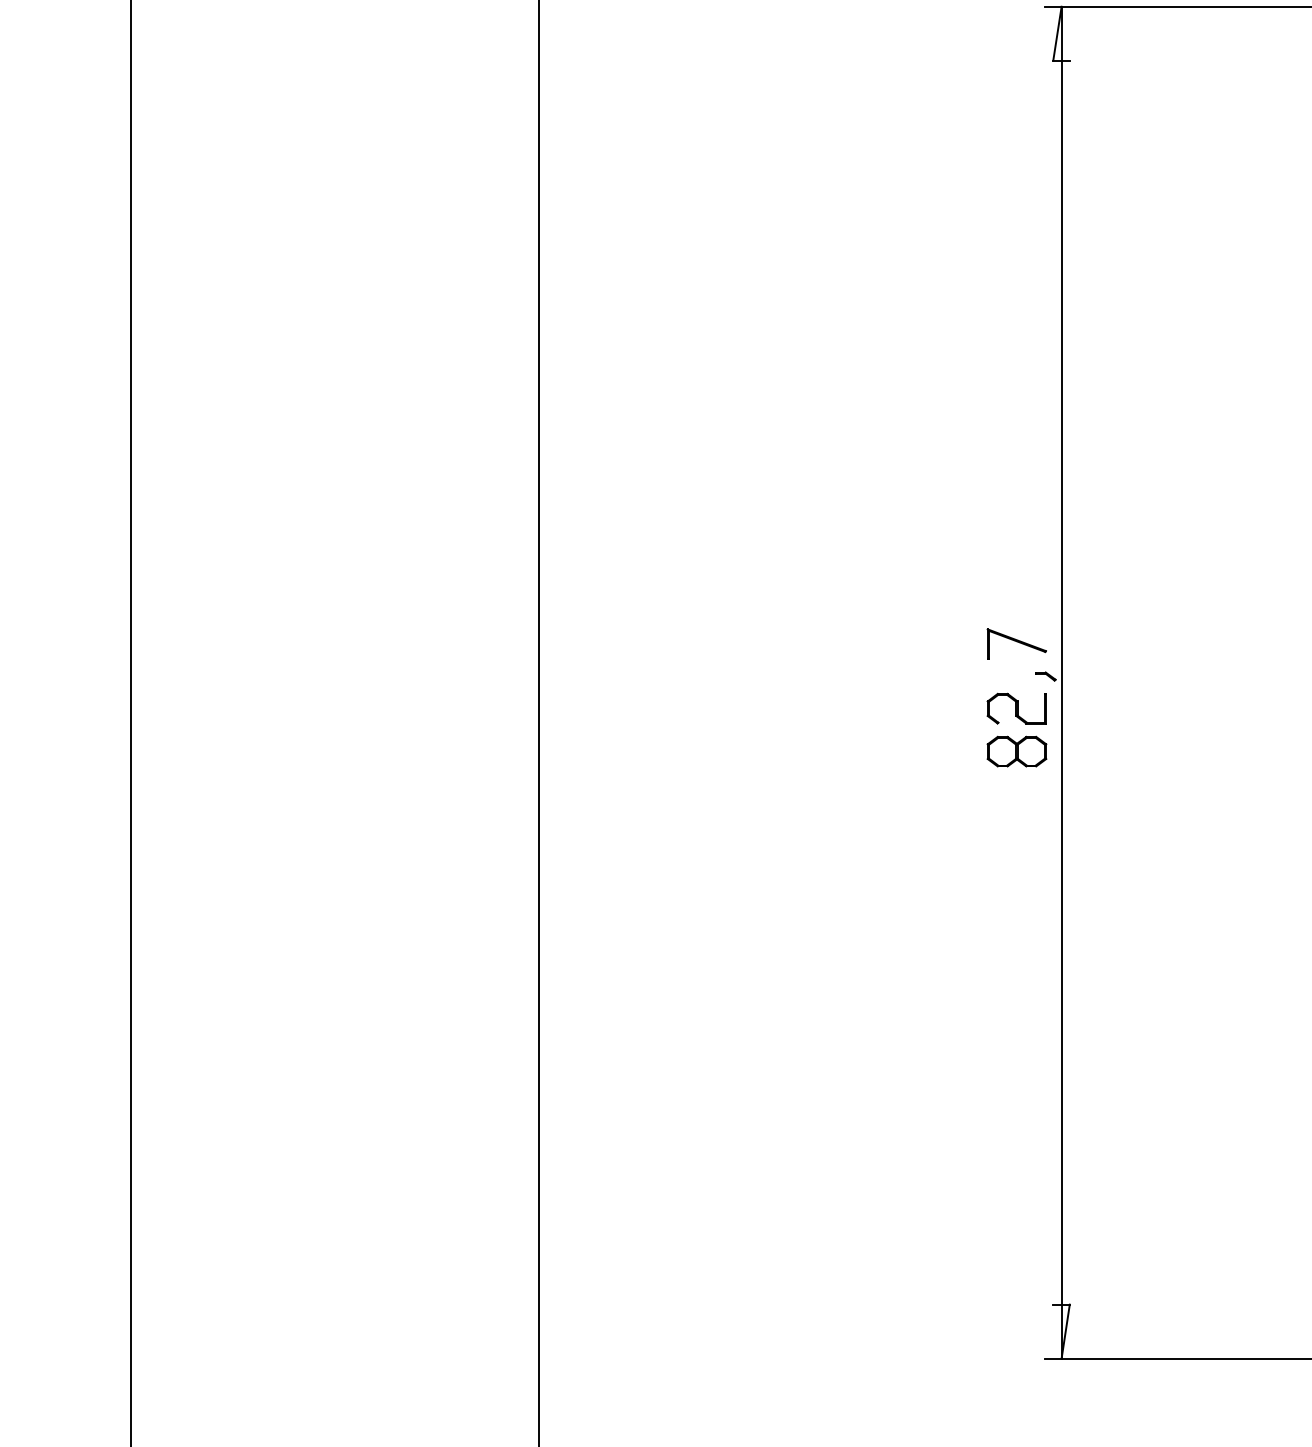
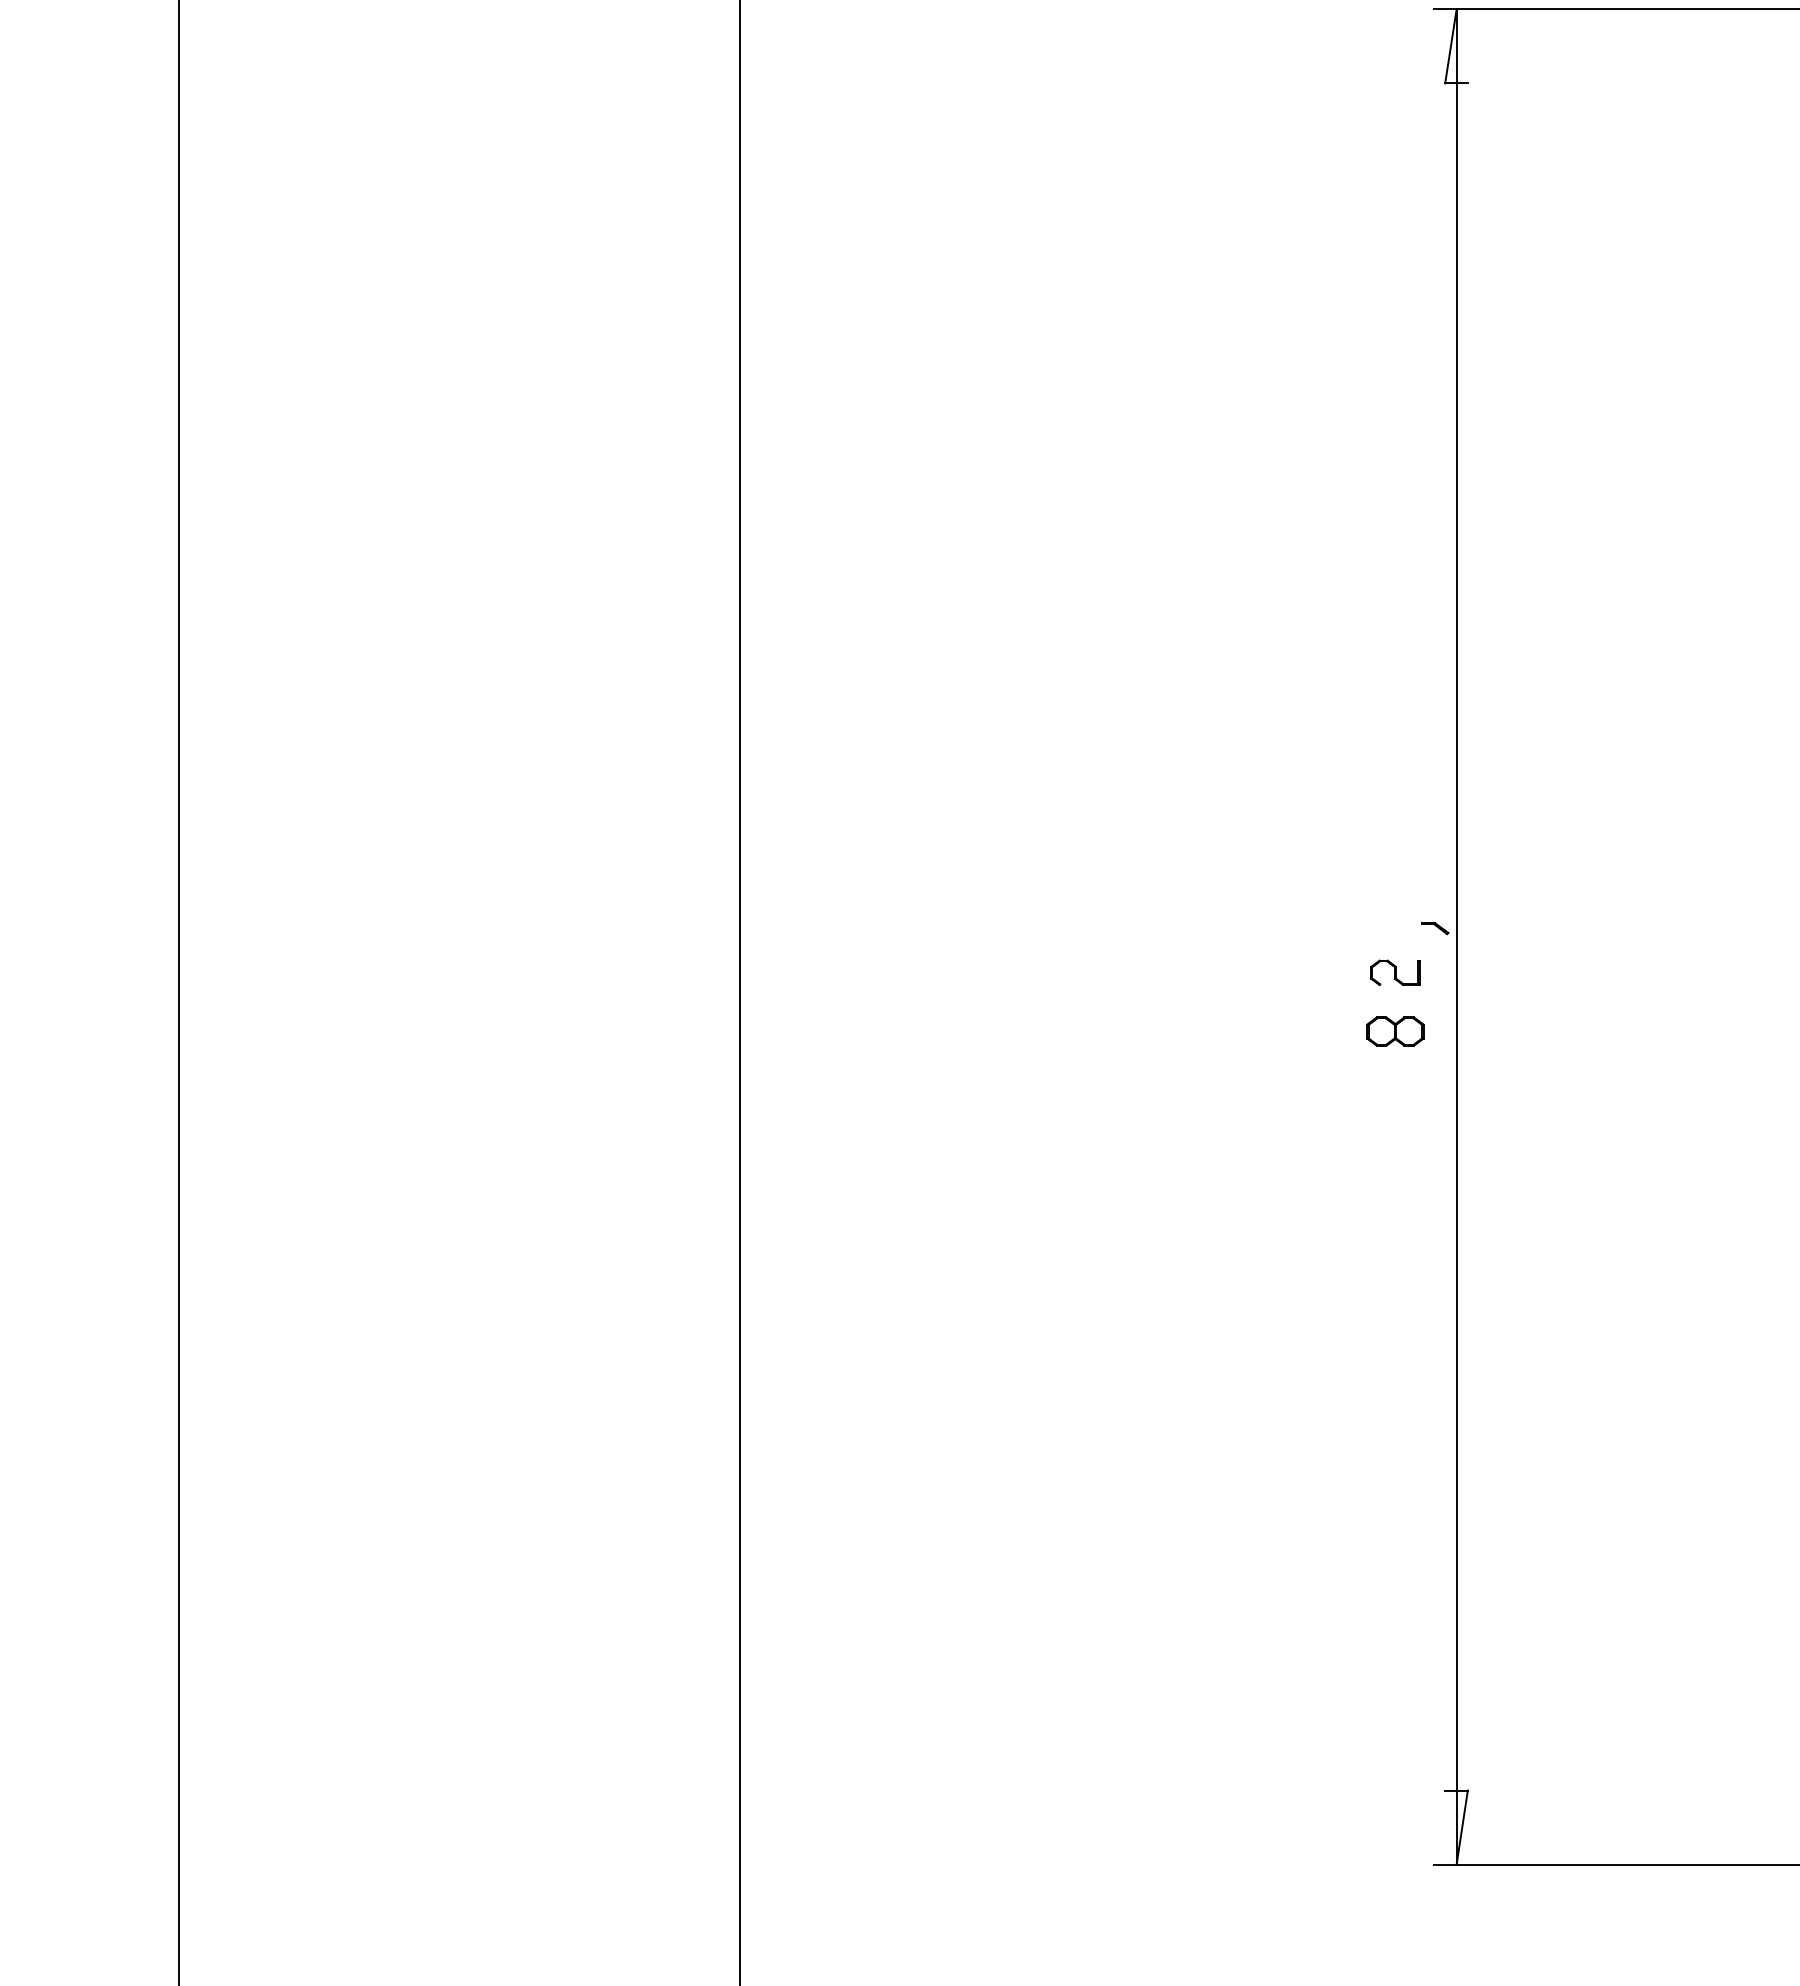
part: (1017, 643) -> (1395, 883), removed
part: (1017, 708) -> (1395, 972), size x0.6
part: (1017, 751) -> (1395, 1031), size x0.7

